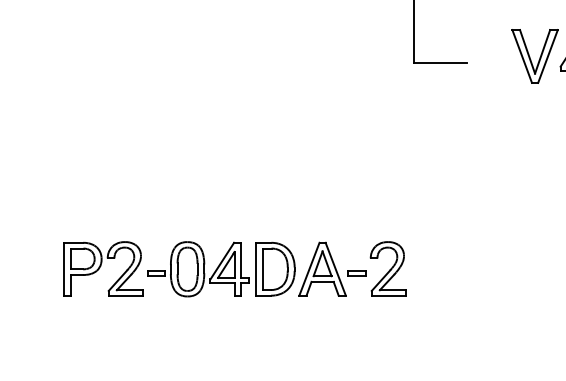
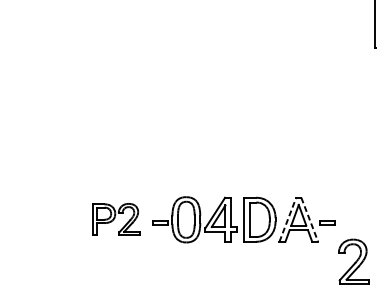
part: (103, 268) -> (116, 219), size x0.7
line: (309, 268) -> (287, 219), solid -> dashed
part: (387, 268) -> (352, 261), moved
line: (335, 269) -> (309, 219), solid -> dashed

